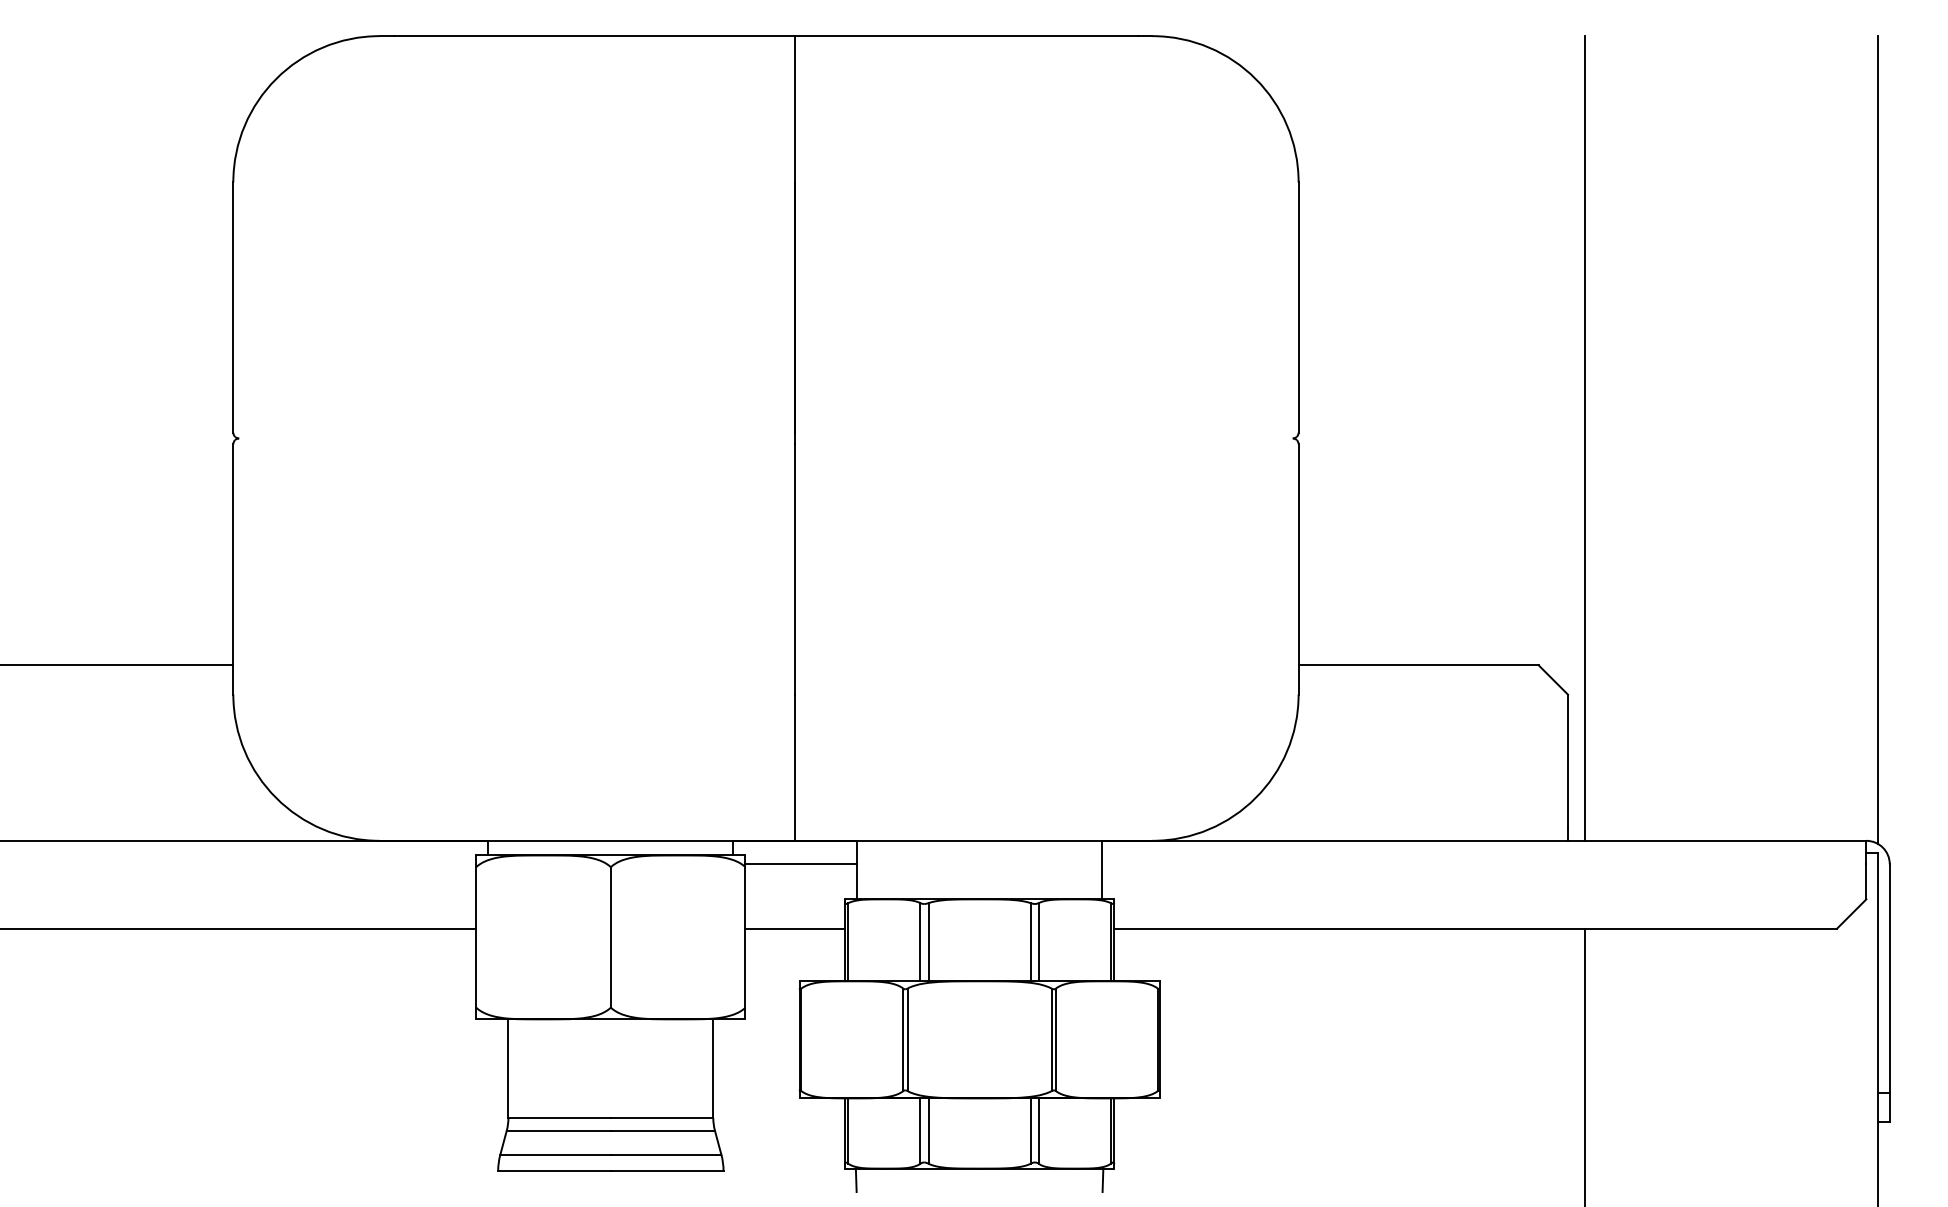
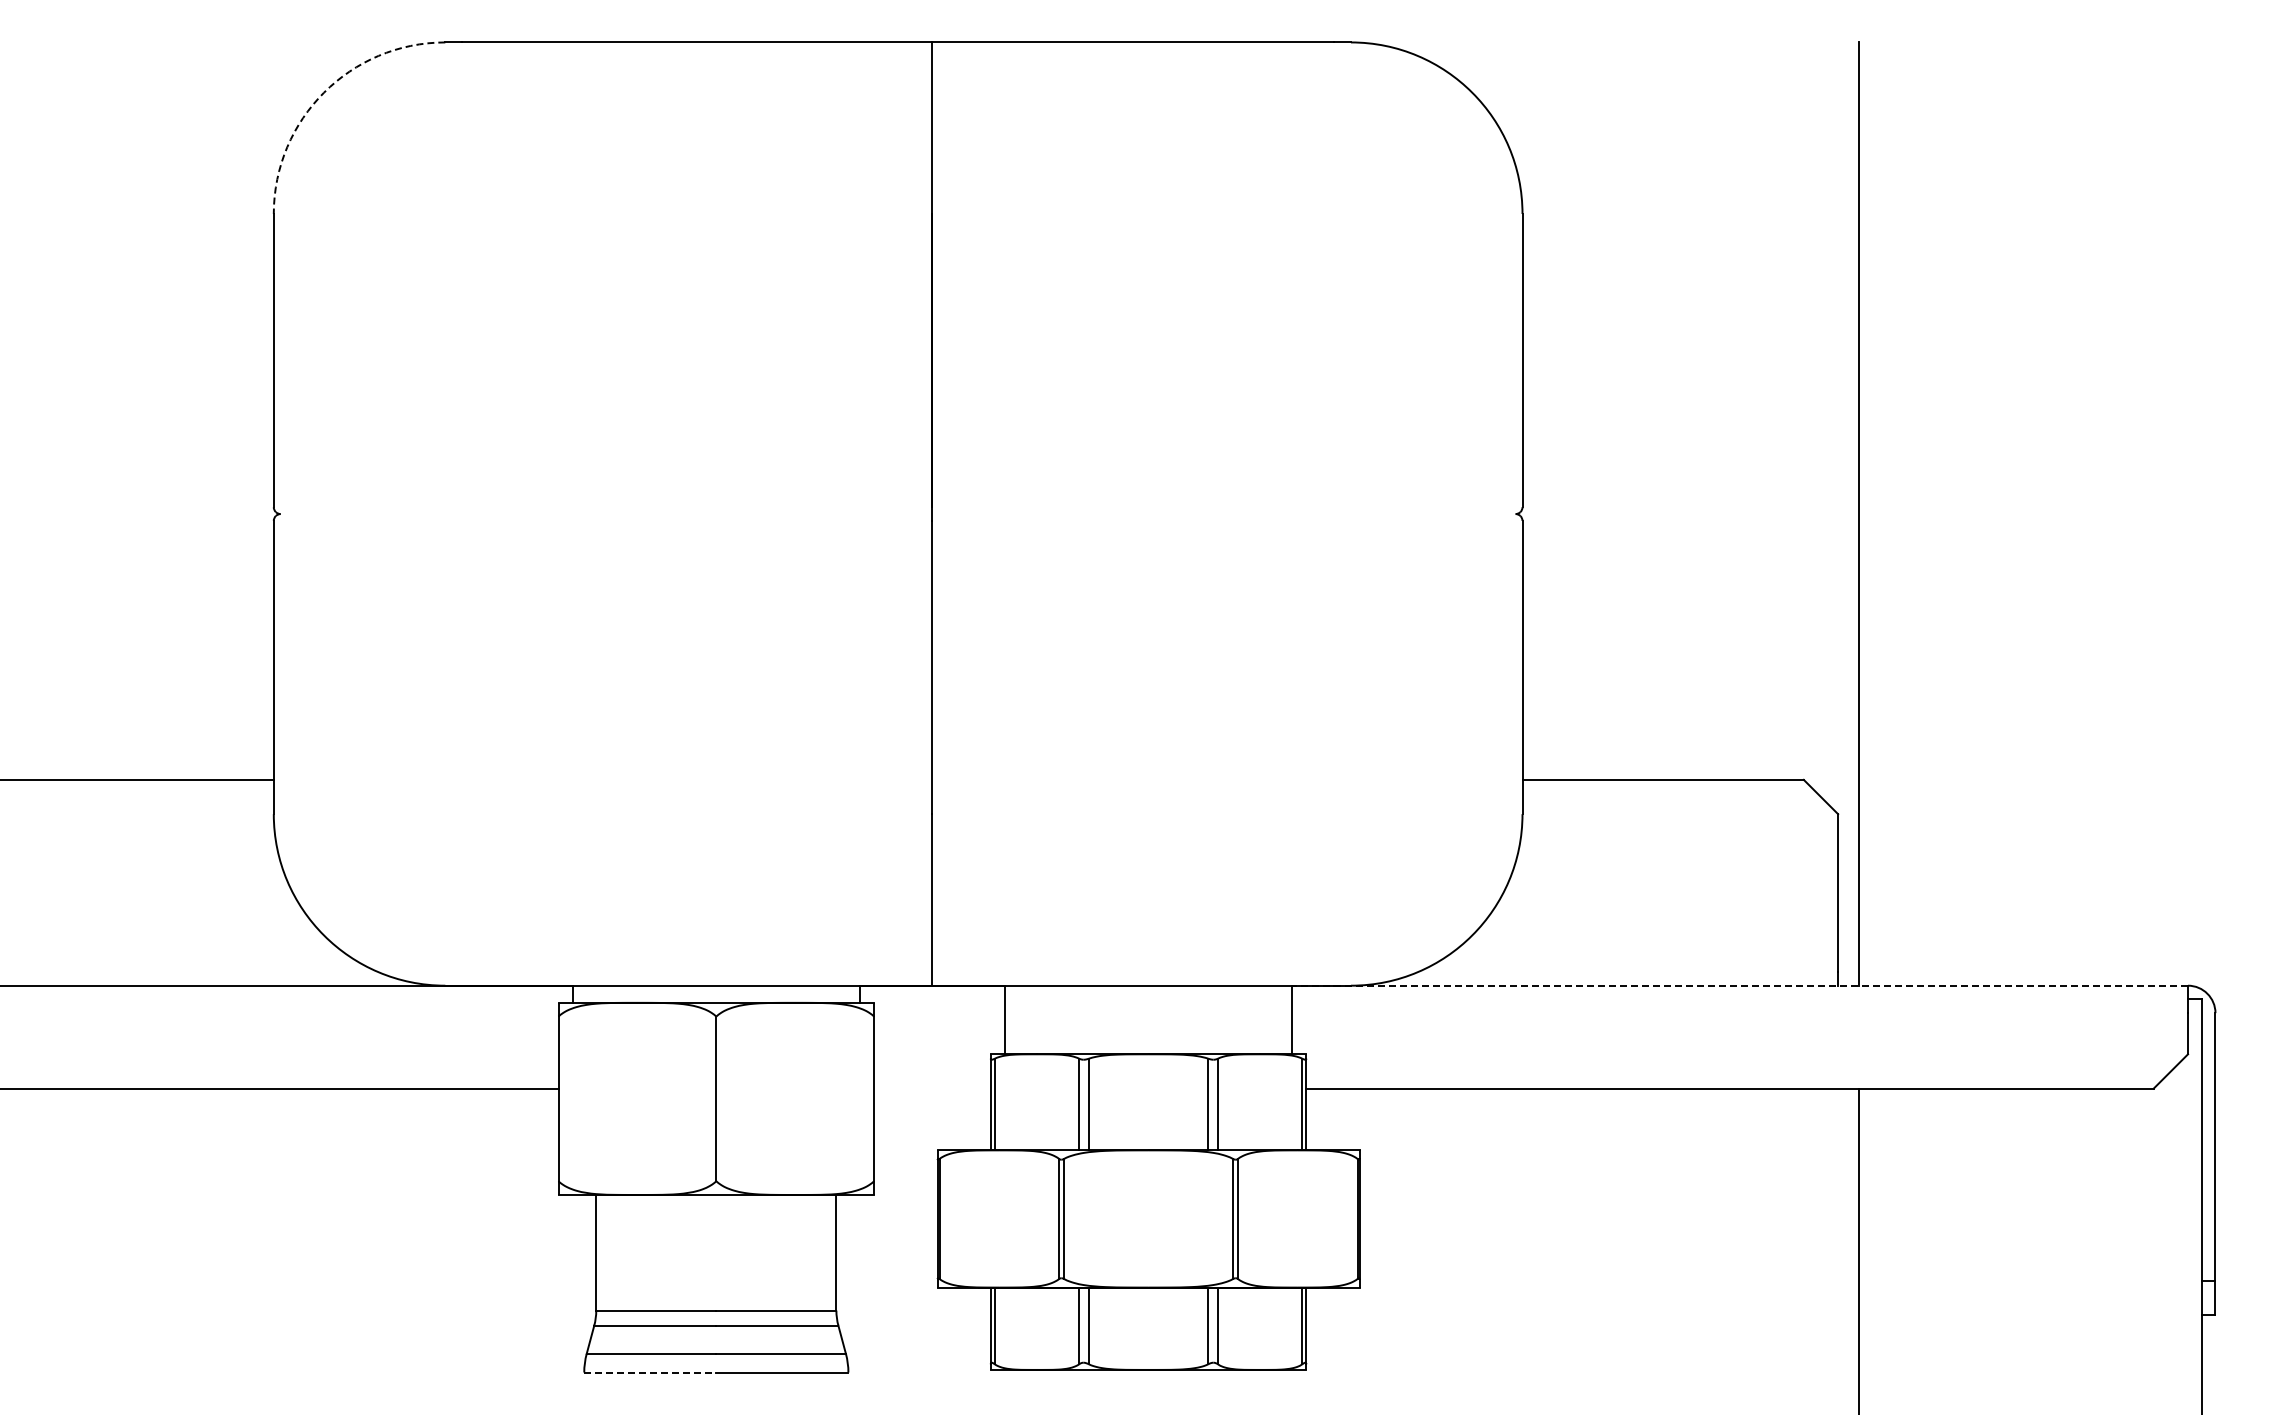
arc: (276, 78) -> (324, 92), solid -> dashed
line: (1877, 439) -> (2201, 515), removed
line: (1484, 840) -> (1740, 985), solid -> dashed
line: (801, 864) -> (939, 1013), removed
line: (795, 928) -> (932, 1088), removed
line: (554, 1170) -> (650, 1372), solid -> dashed
line: (855, 1180) -> (1003, 1383), removed
line: (1102, 1180) -> (1292, 1383), removed

